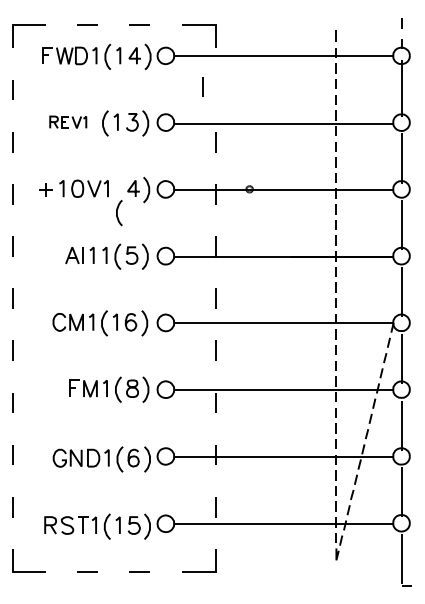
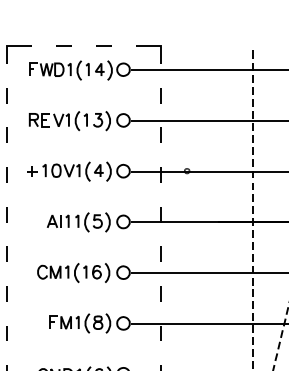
line: (202, 86) -> (161, 95), moved
part: (67, 122) -> (48, 120), size x1.43
curve: (117, 213) -> (86, 172), moved

